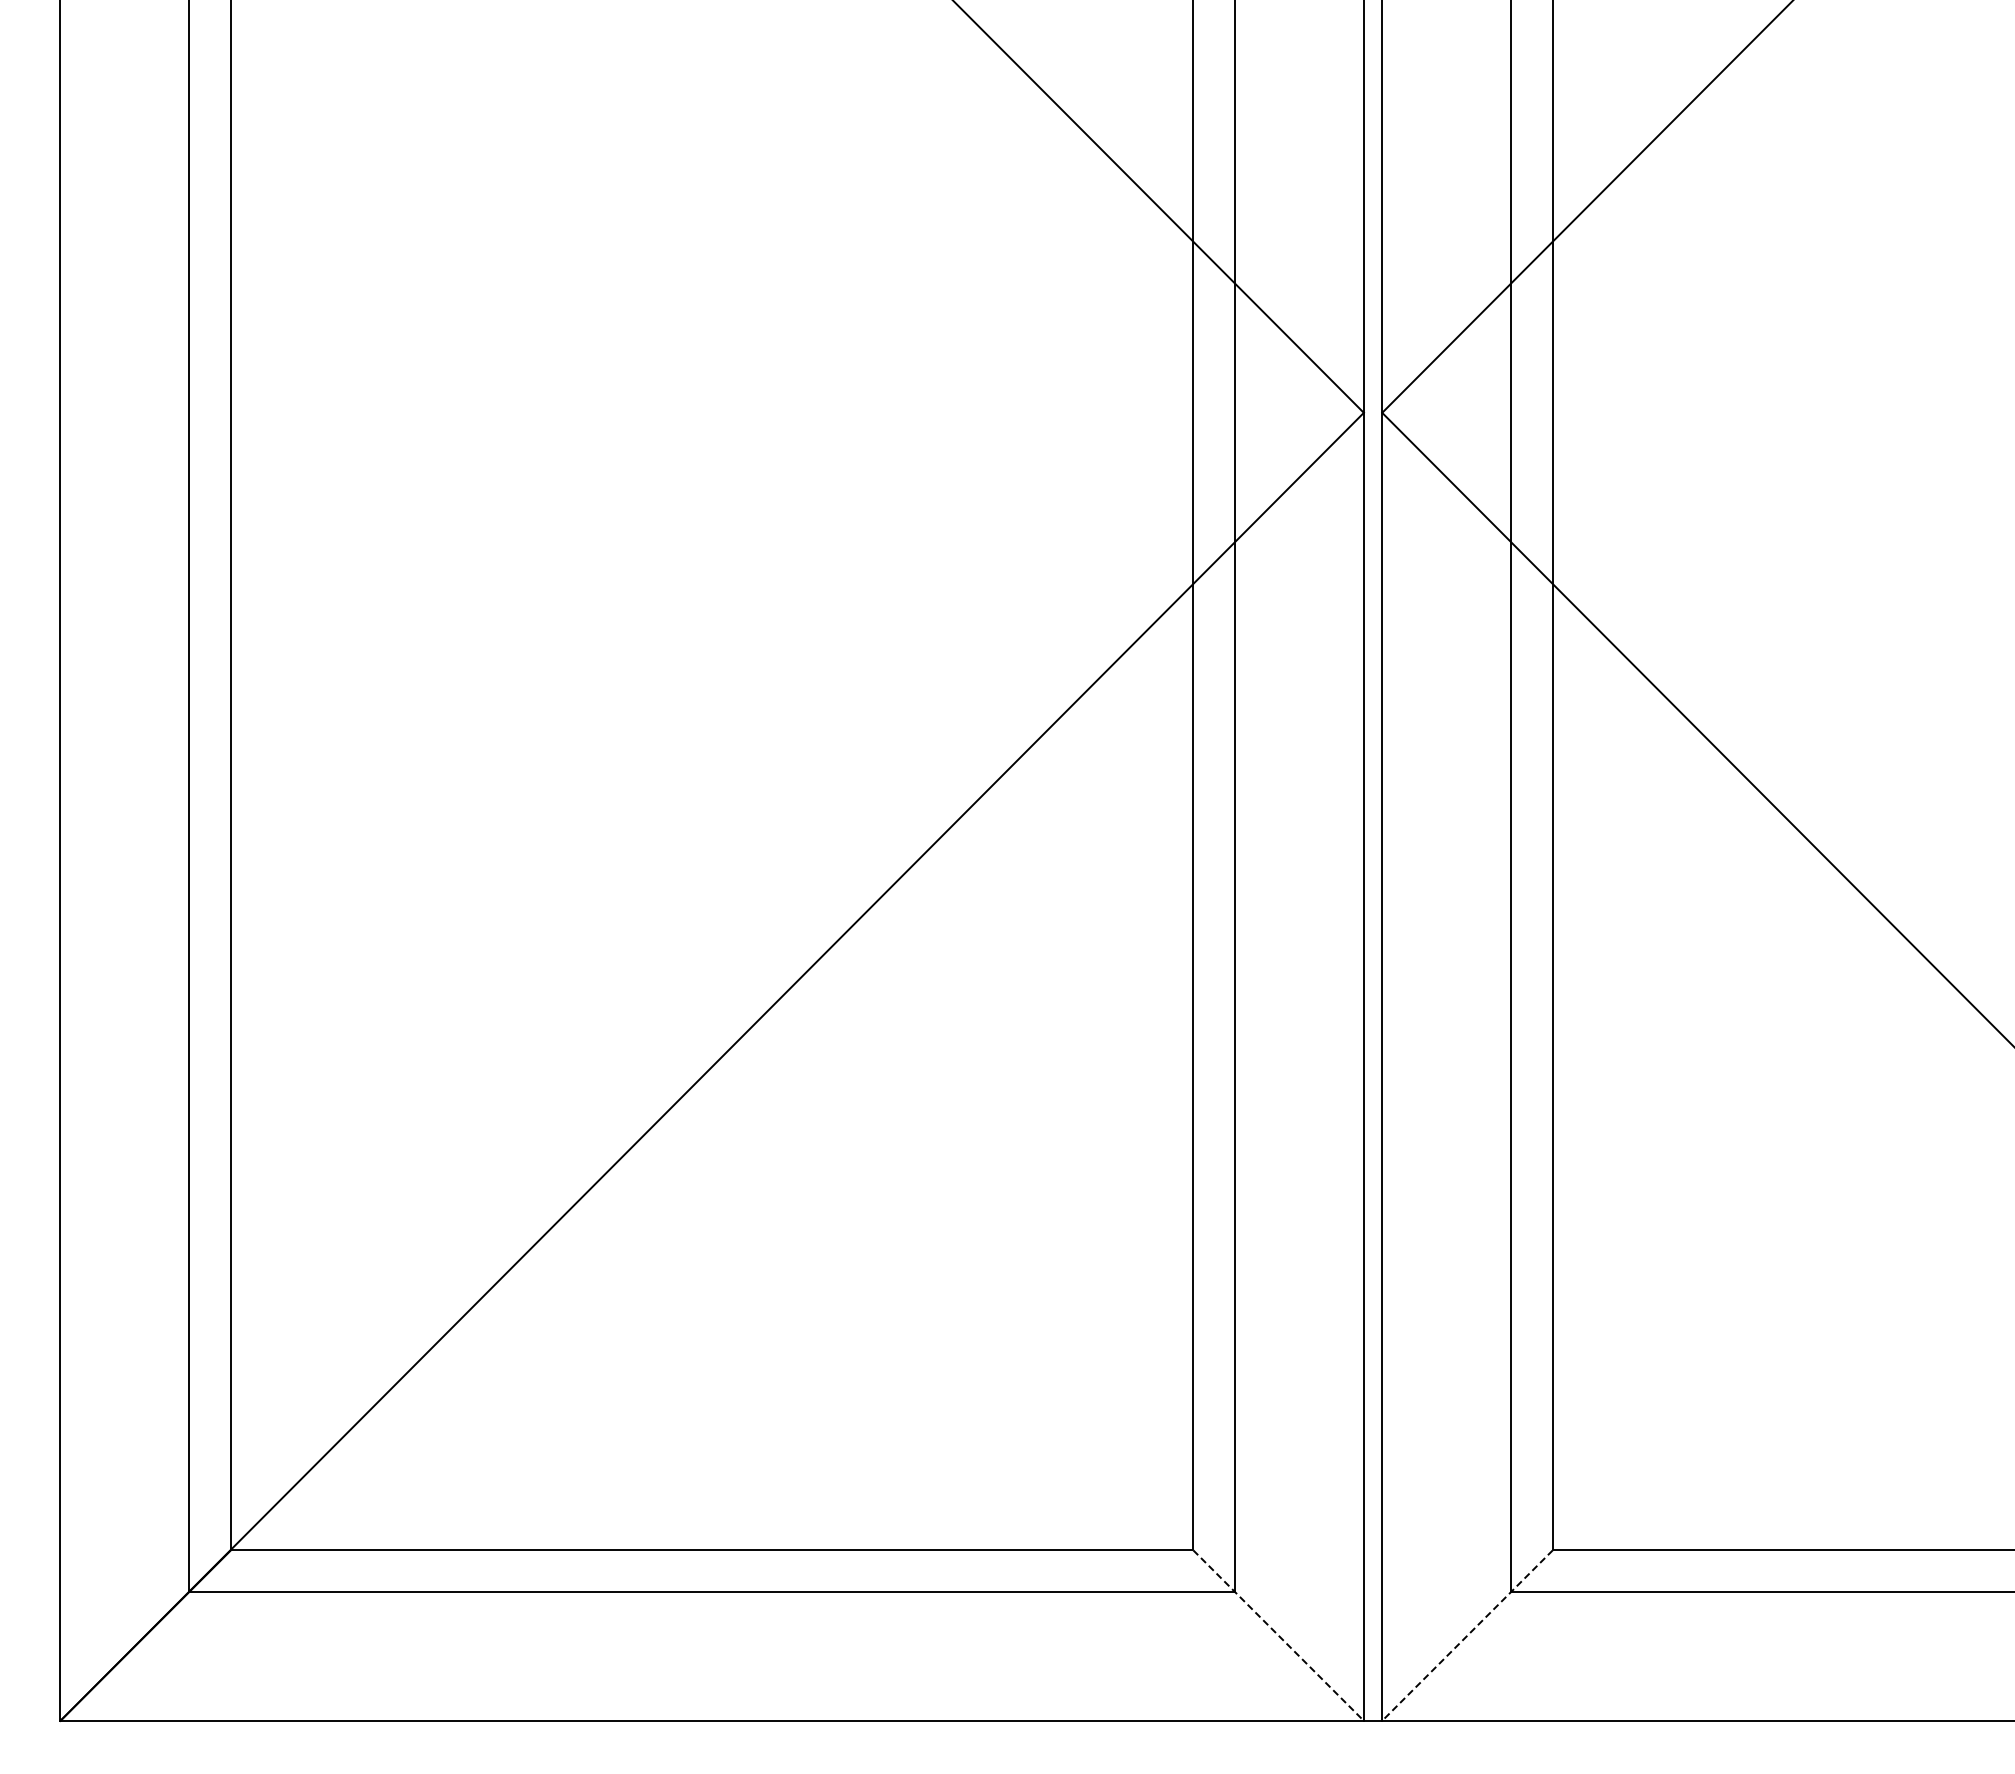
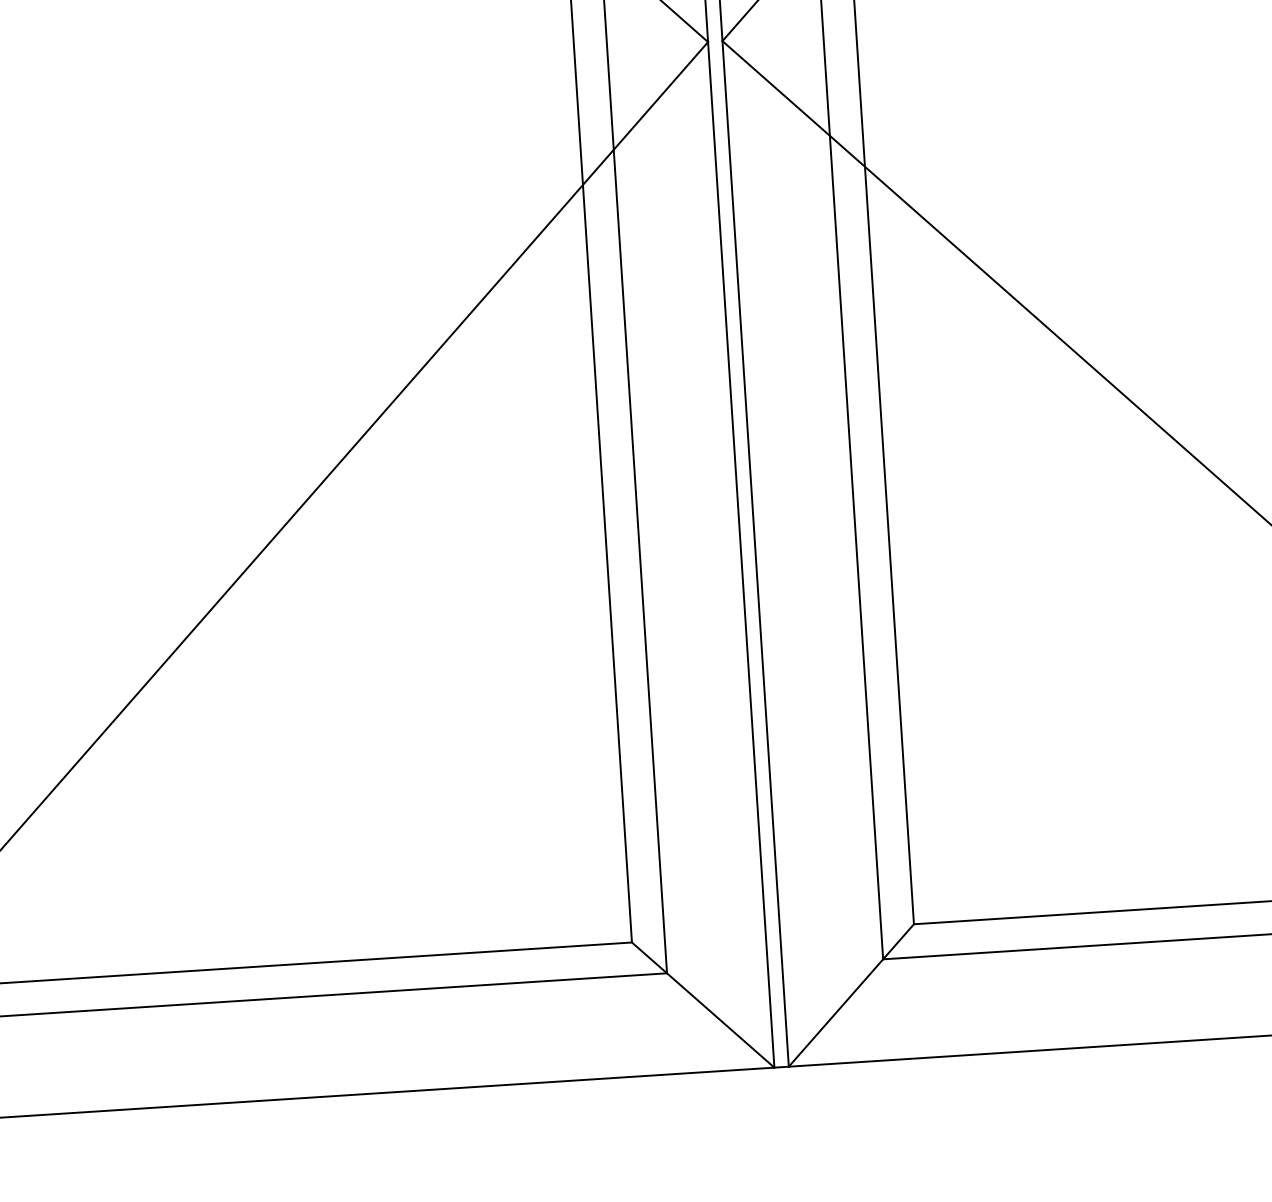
line: (1278, 1635) -> (703, 1005), dashed -> solid
line: (1467, 1635) -> (851, 995), dashed -> solid

